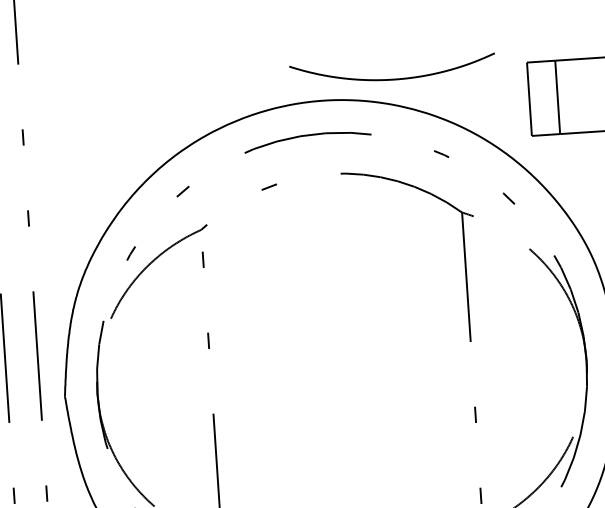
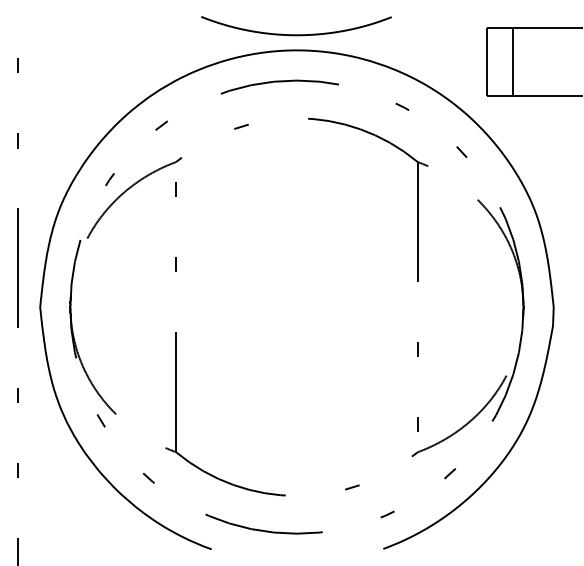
curve: (393, 78) -> (296, 34), moved

